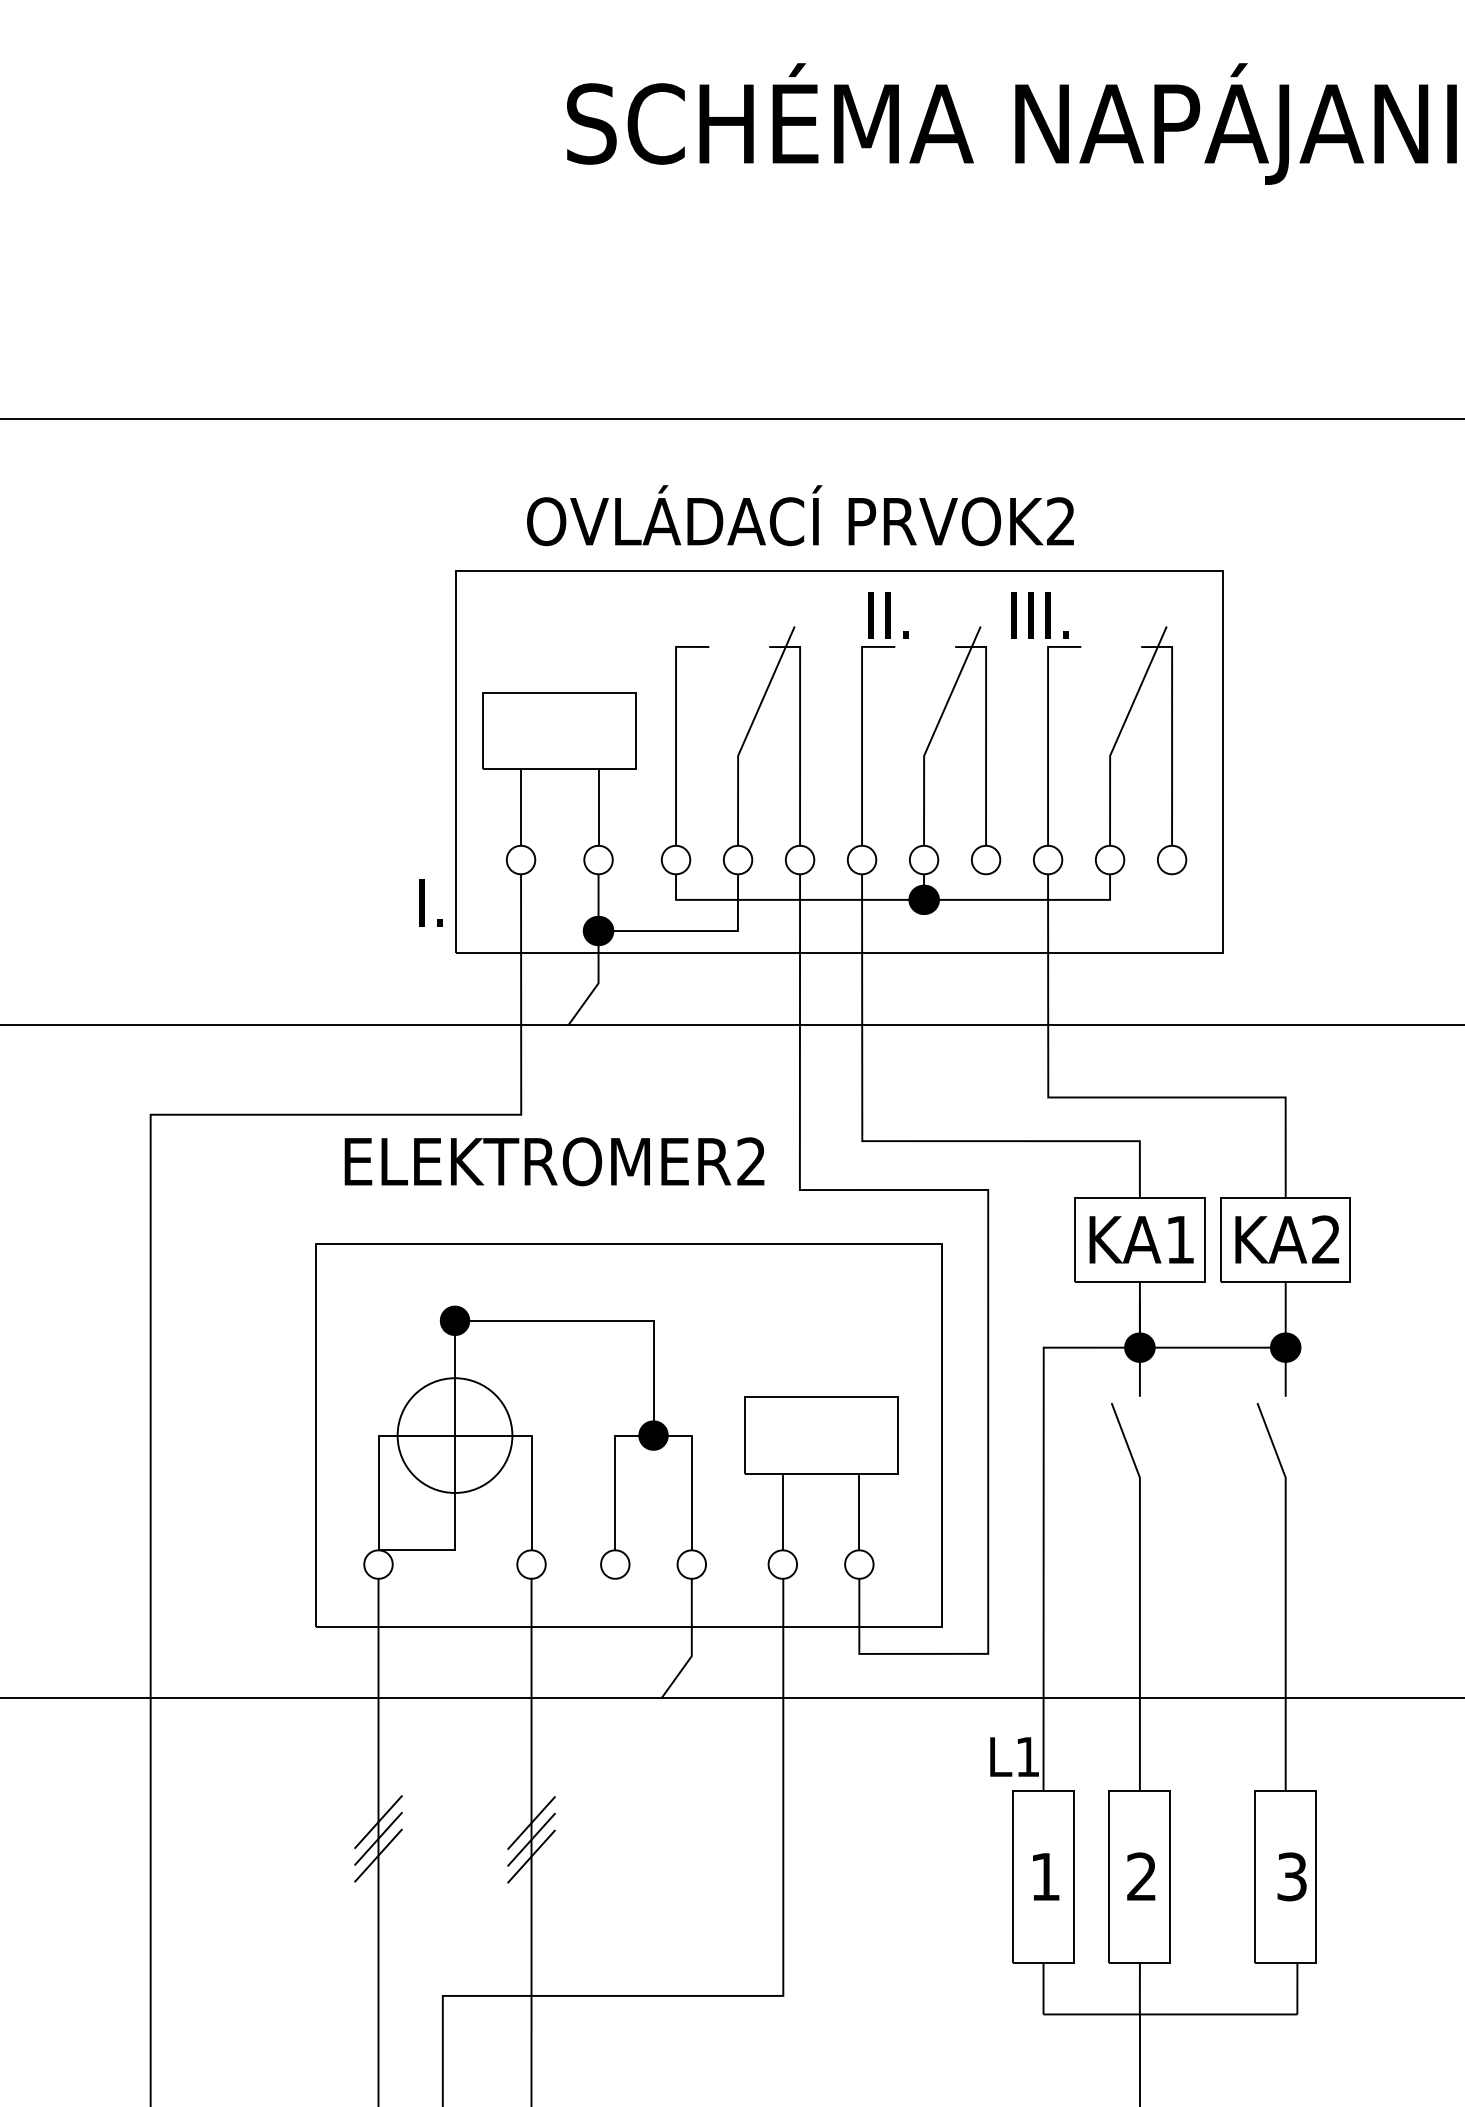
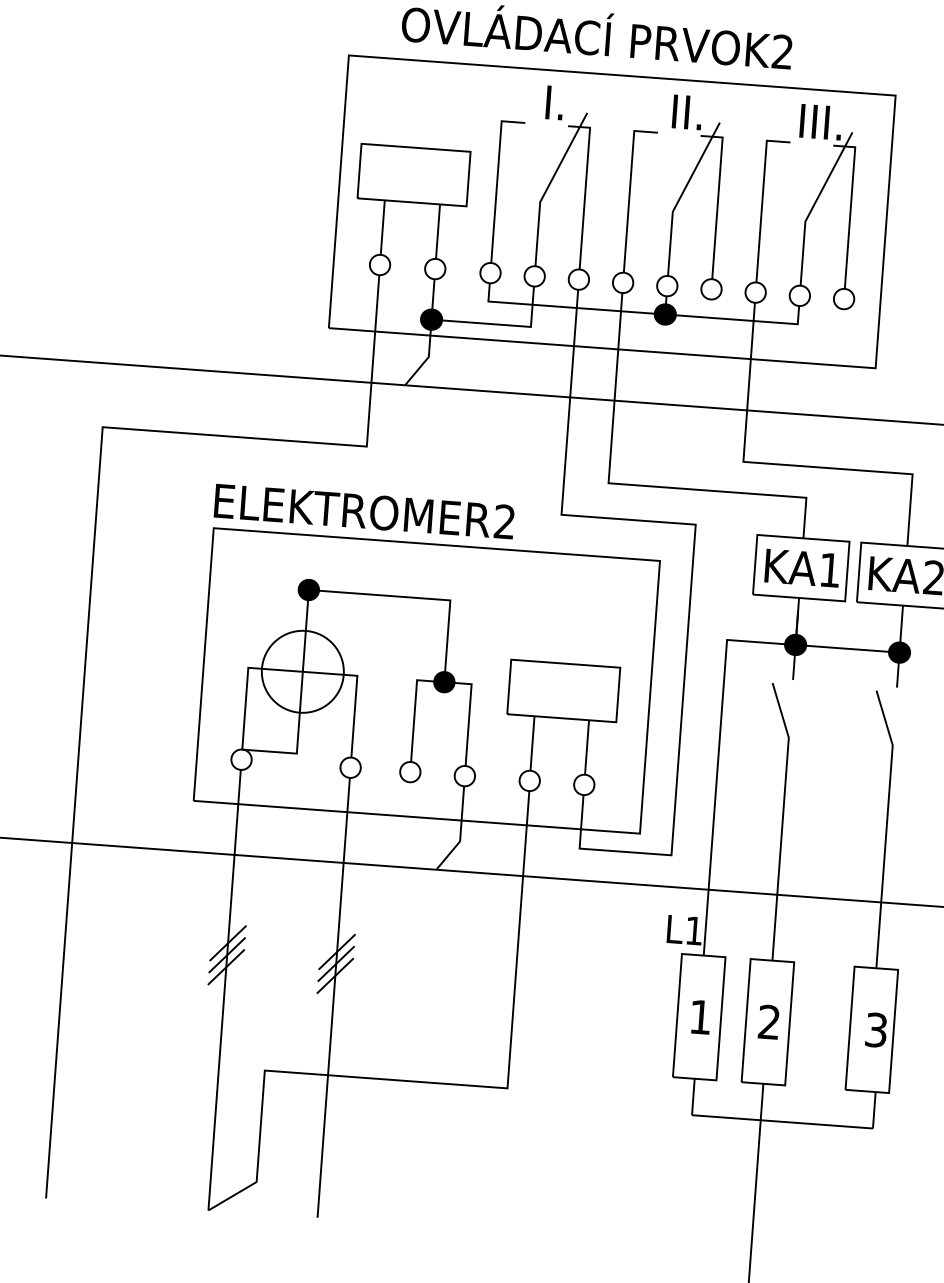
text: (888, 615) -> (687, 112), moved
text: (1039, 615) -> (820, 122), moved
text: (431, 902) -> (554, 102), moved
text: (554, 1161) -> (364, 511), moved

